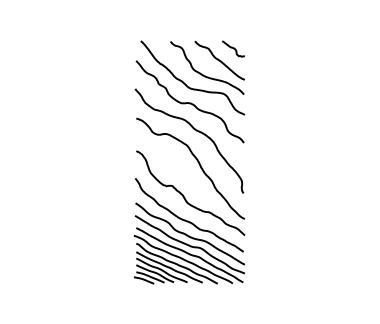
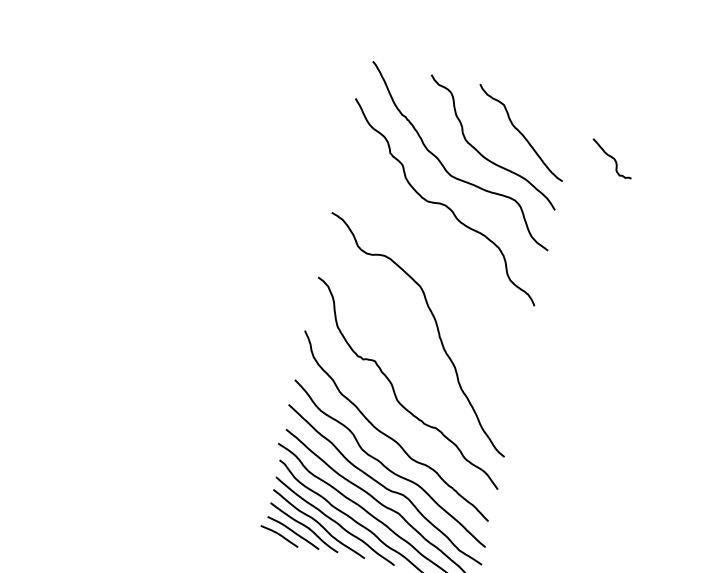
curve: (233, 48) -> (612, 158), moved
curve: (194, 130) -> (441, 260), removed

